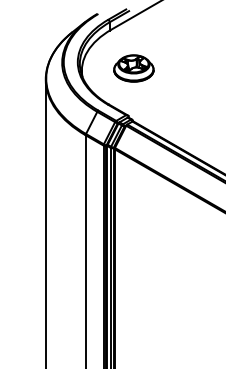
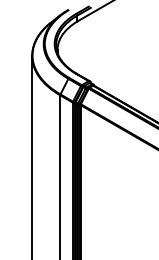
part: (134, 68) -> (94, 48), removed

